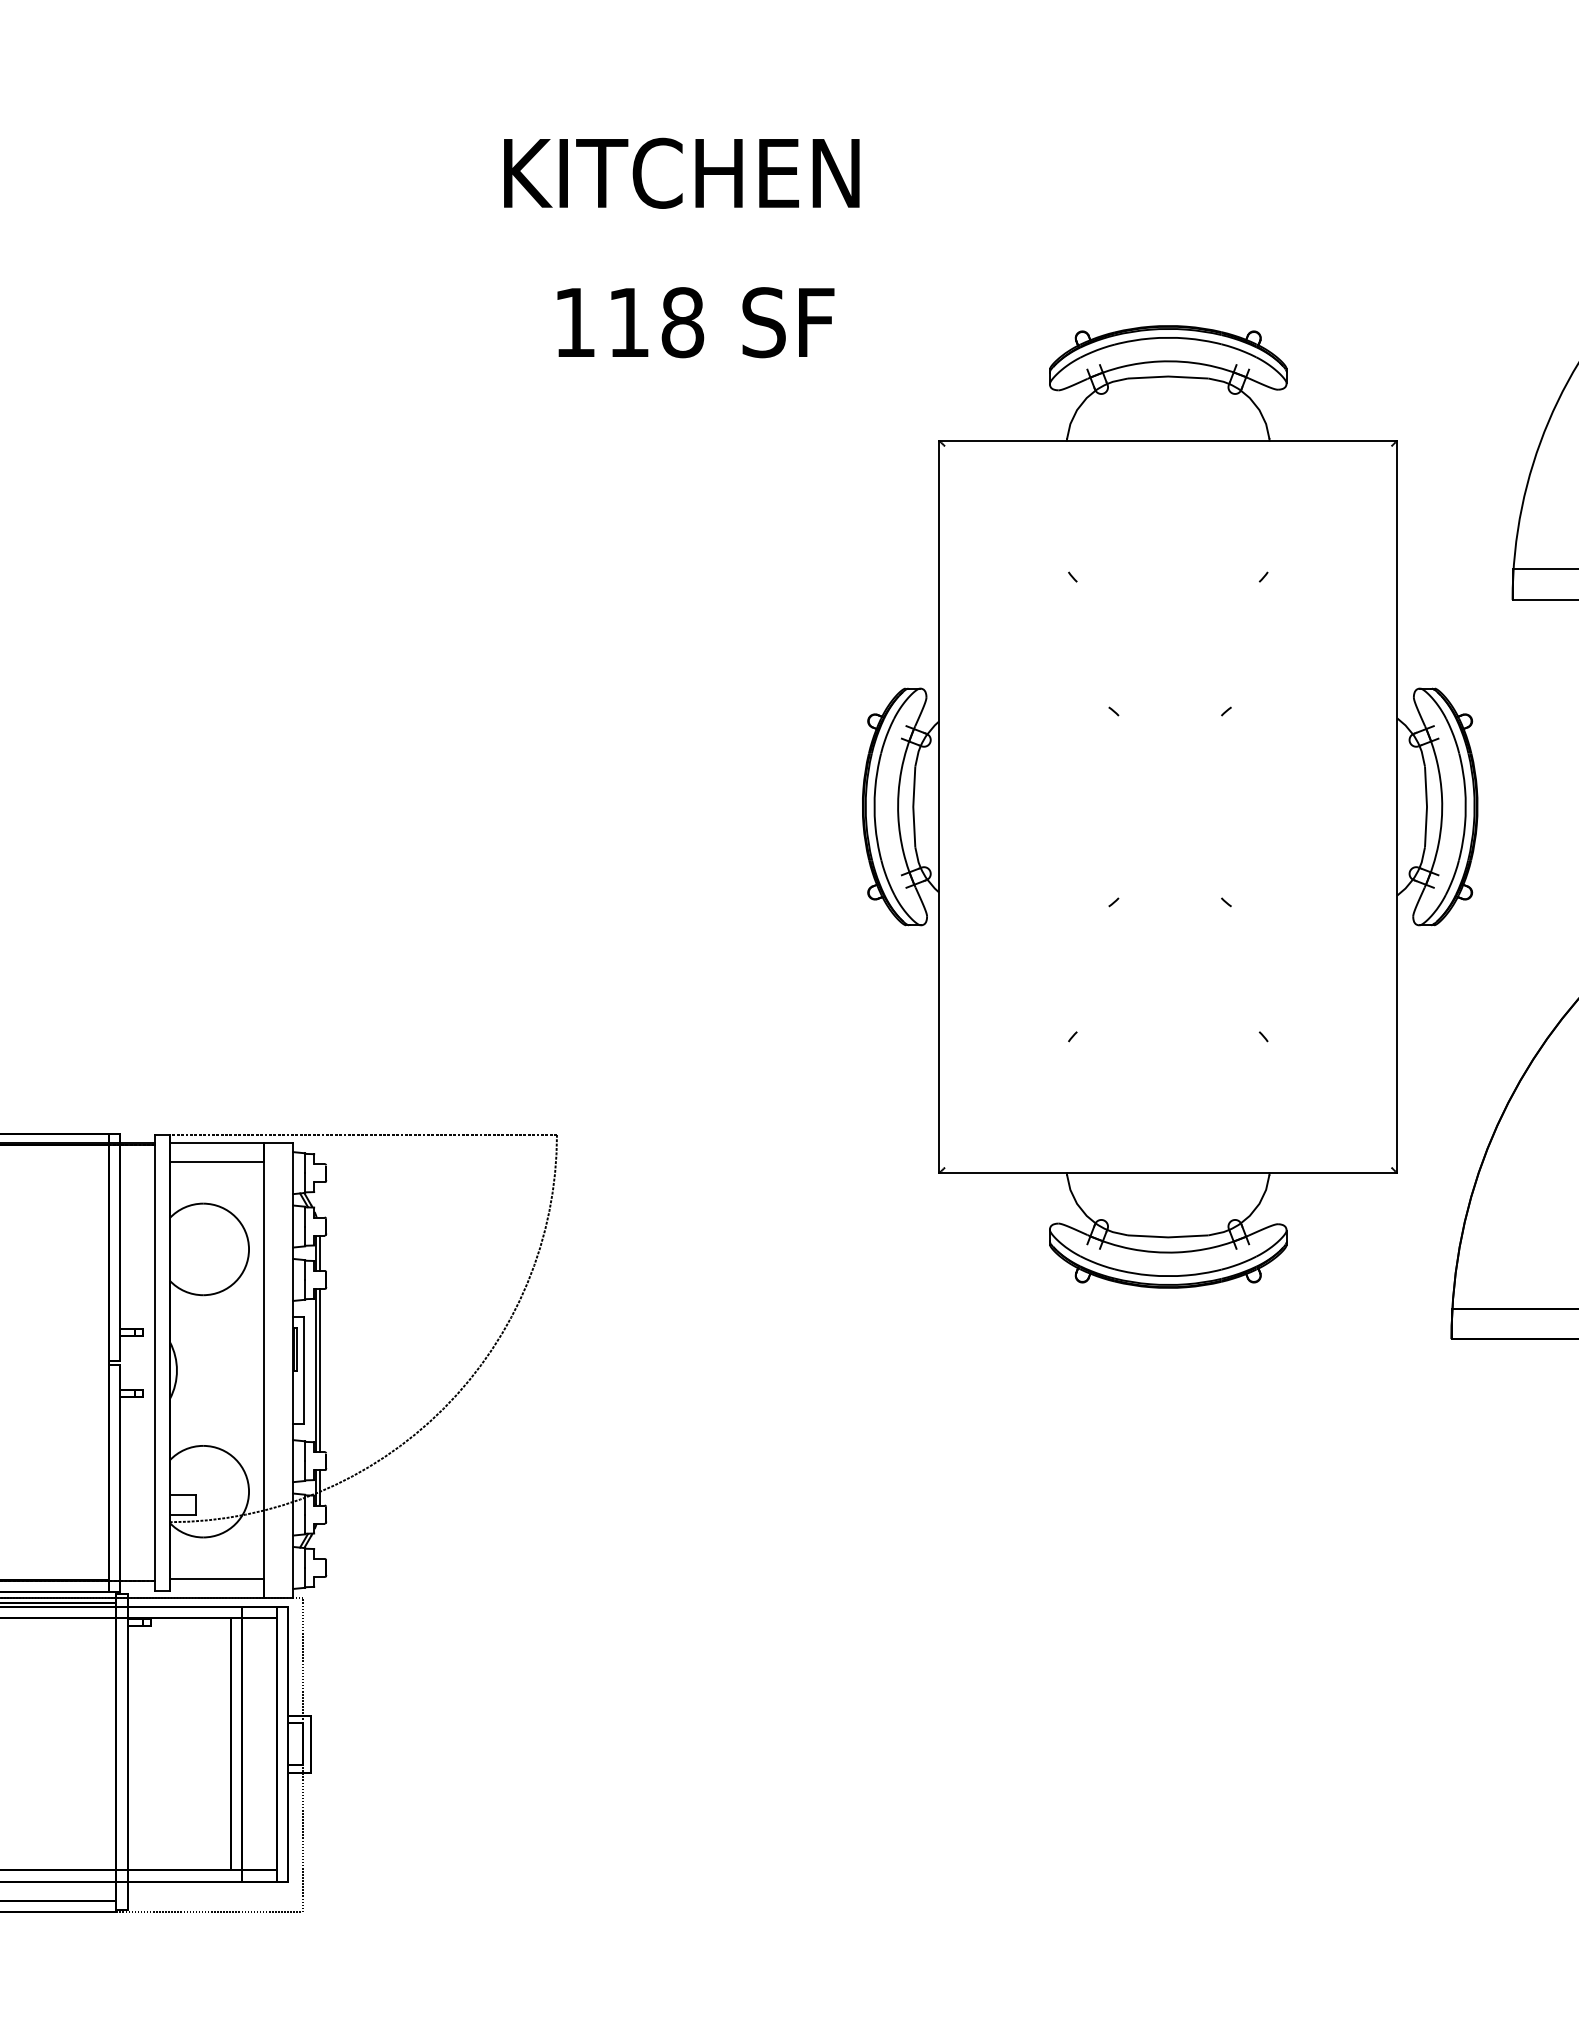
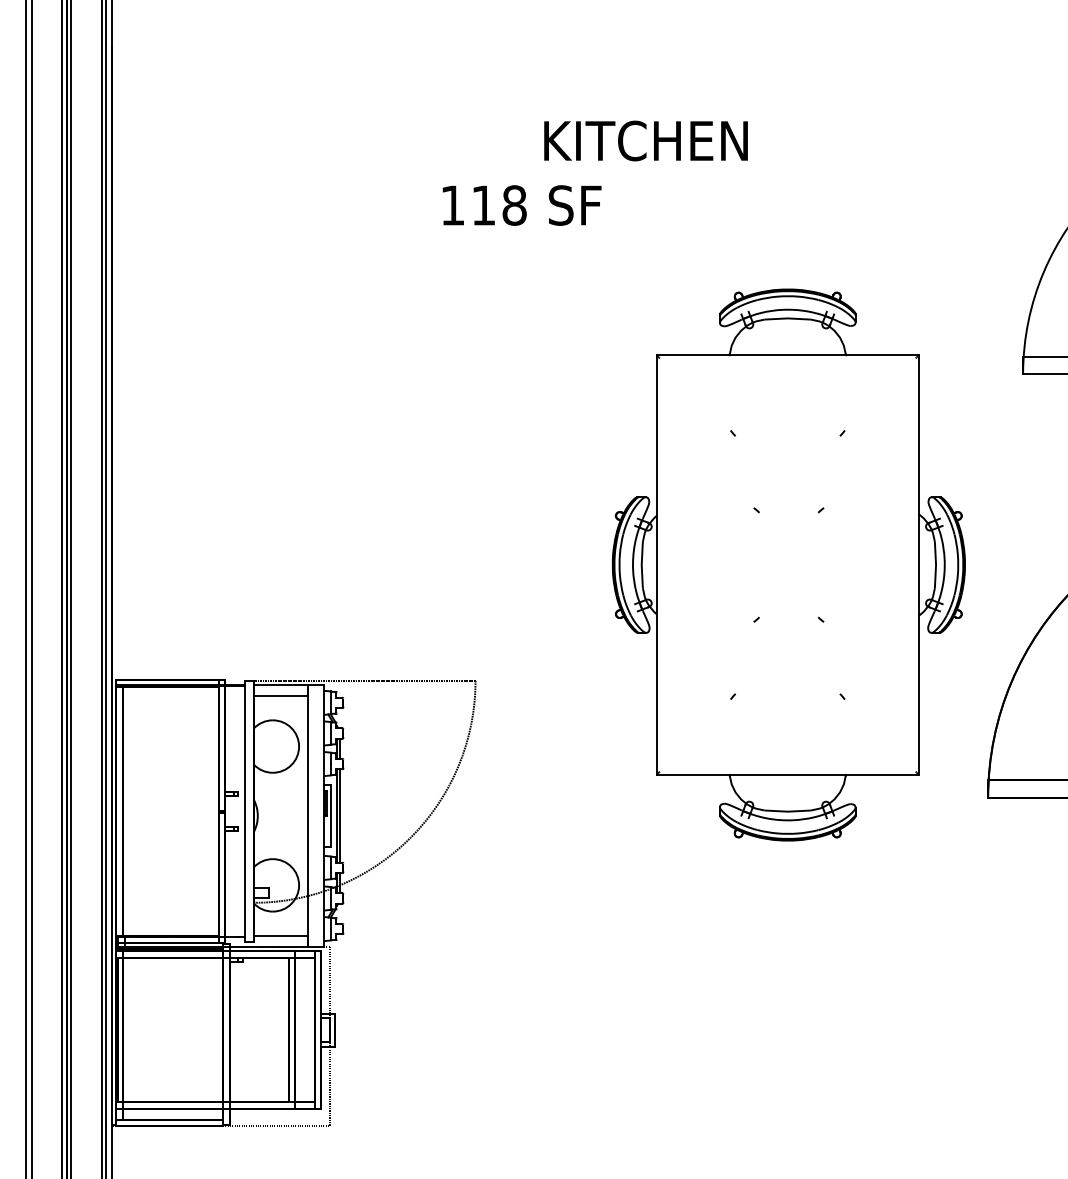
text: (680, 172) -> (645, 140), moved
text: (694, 322) -> (521, 205), moved
part: (1169, 806) -> (788, 564), moved

